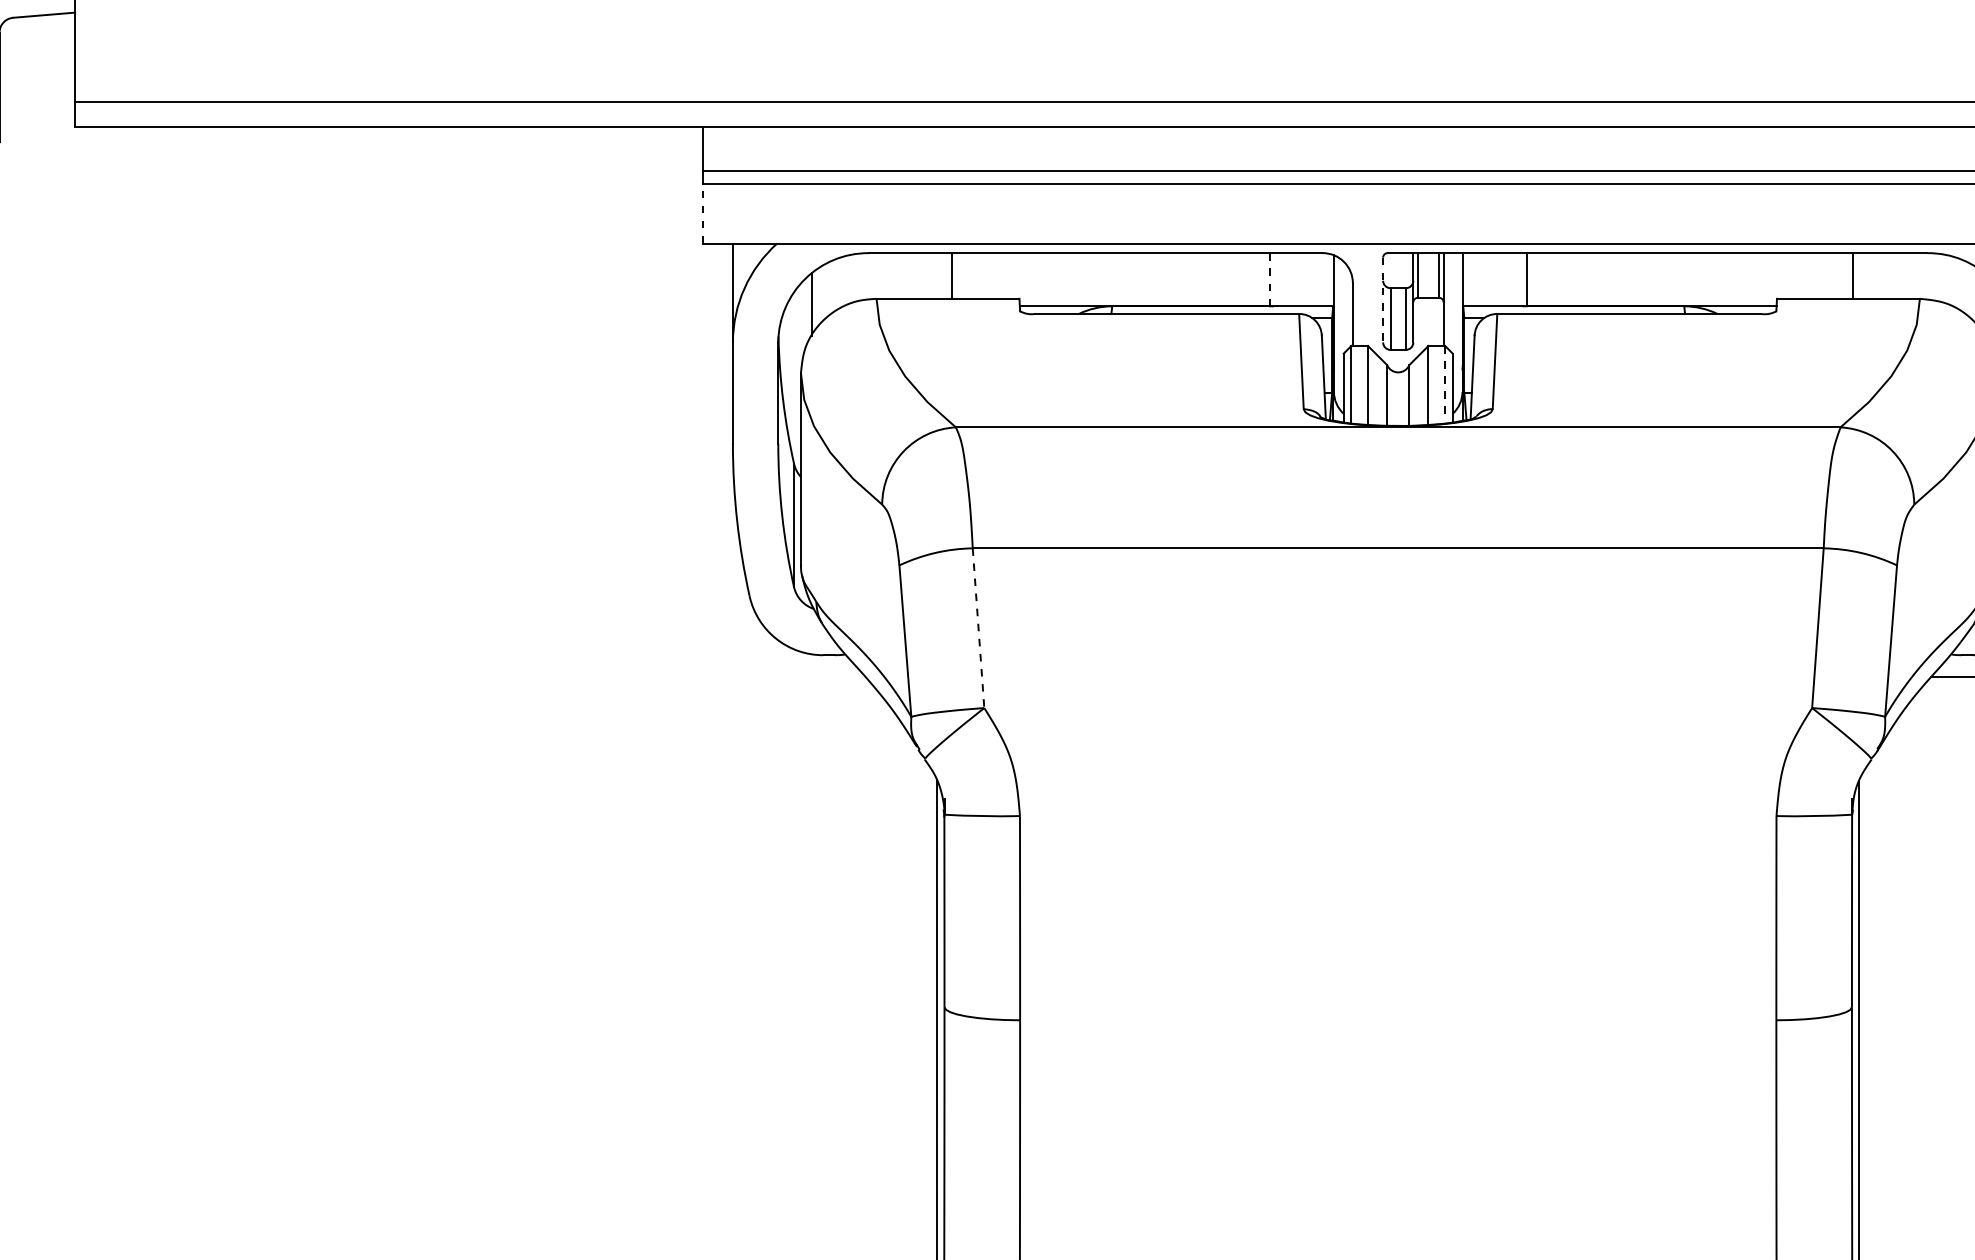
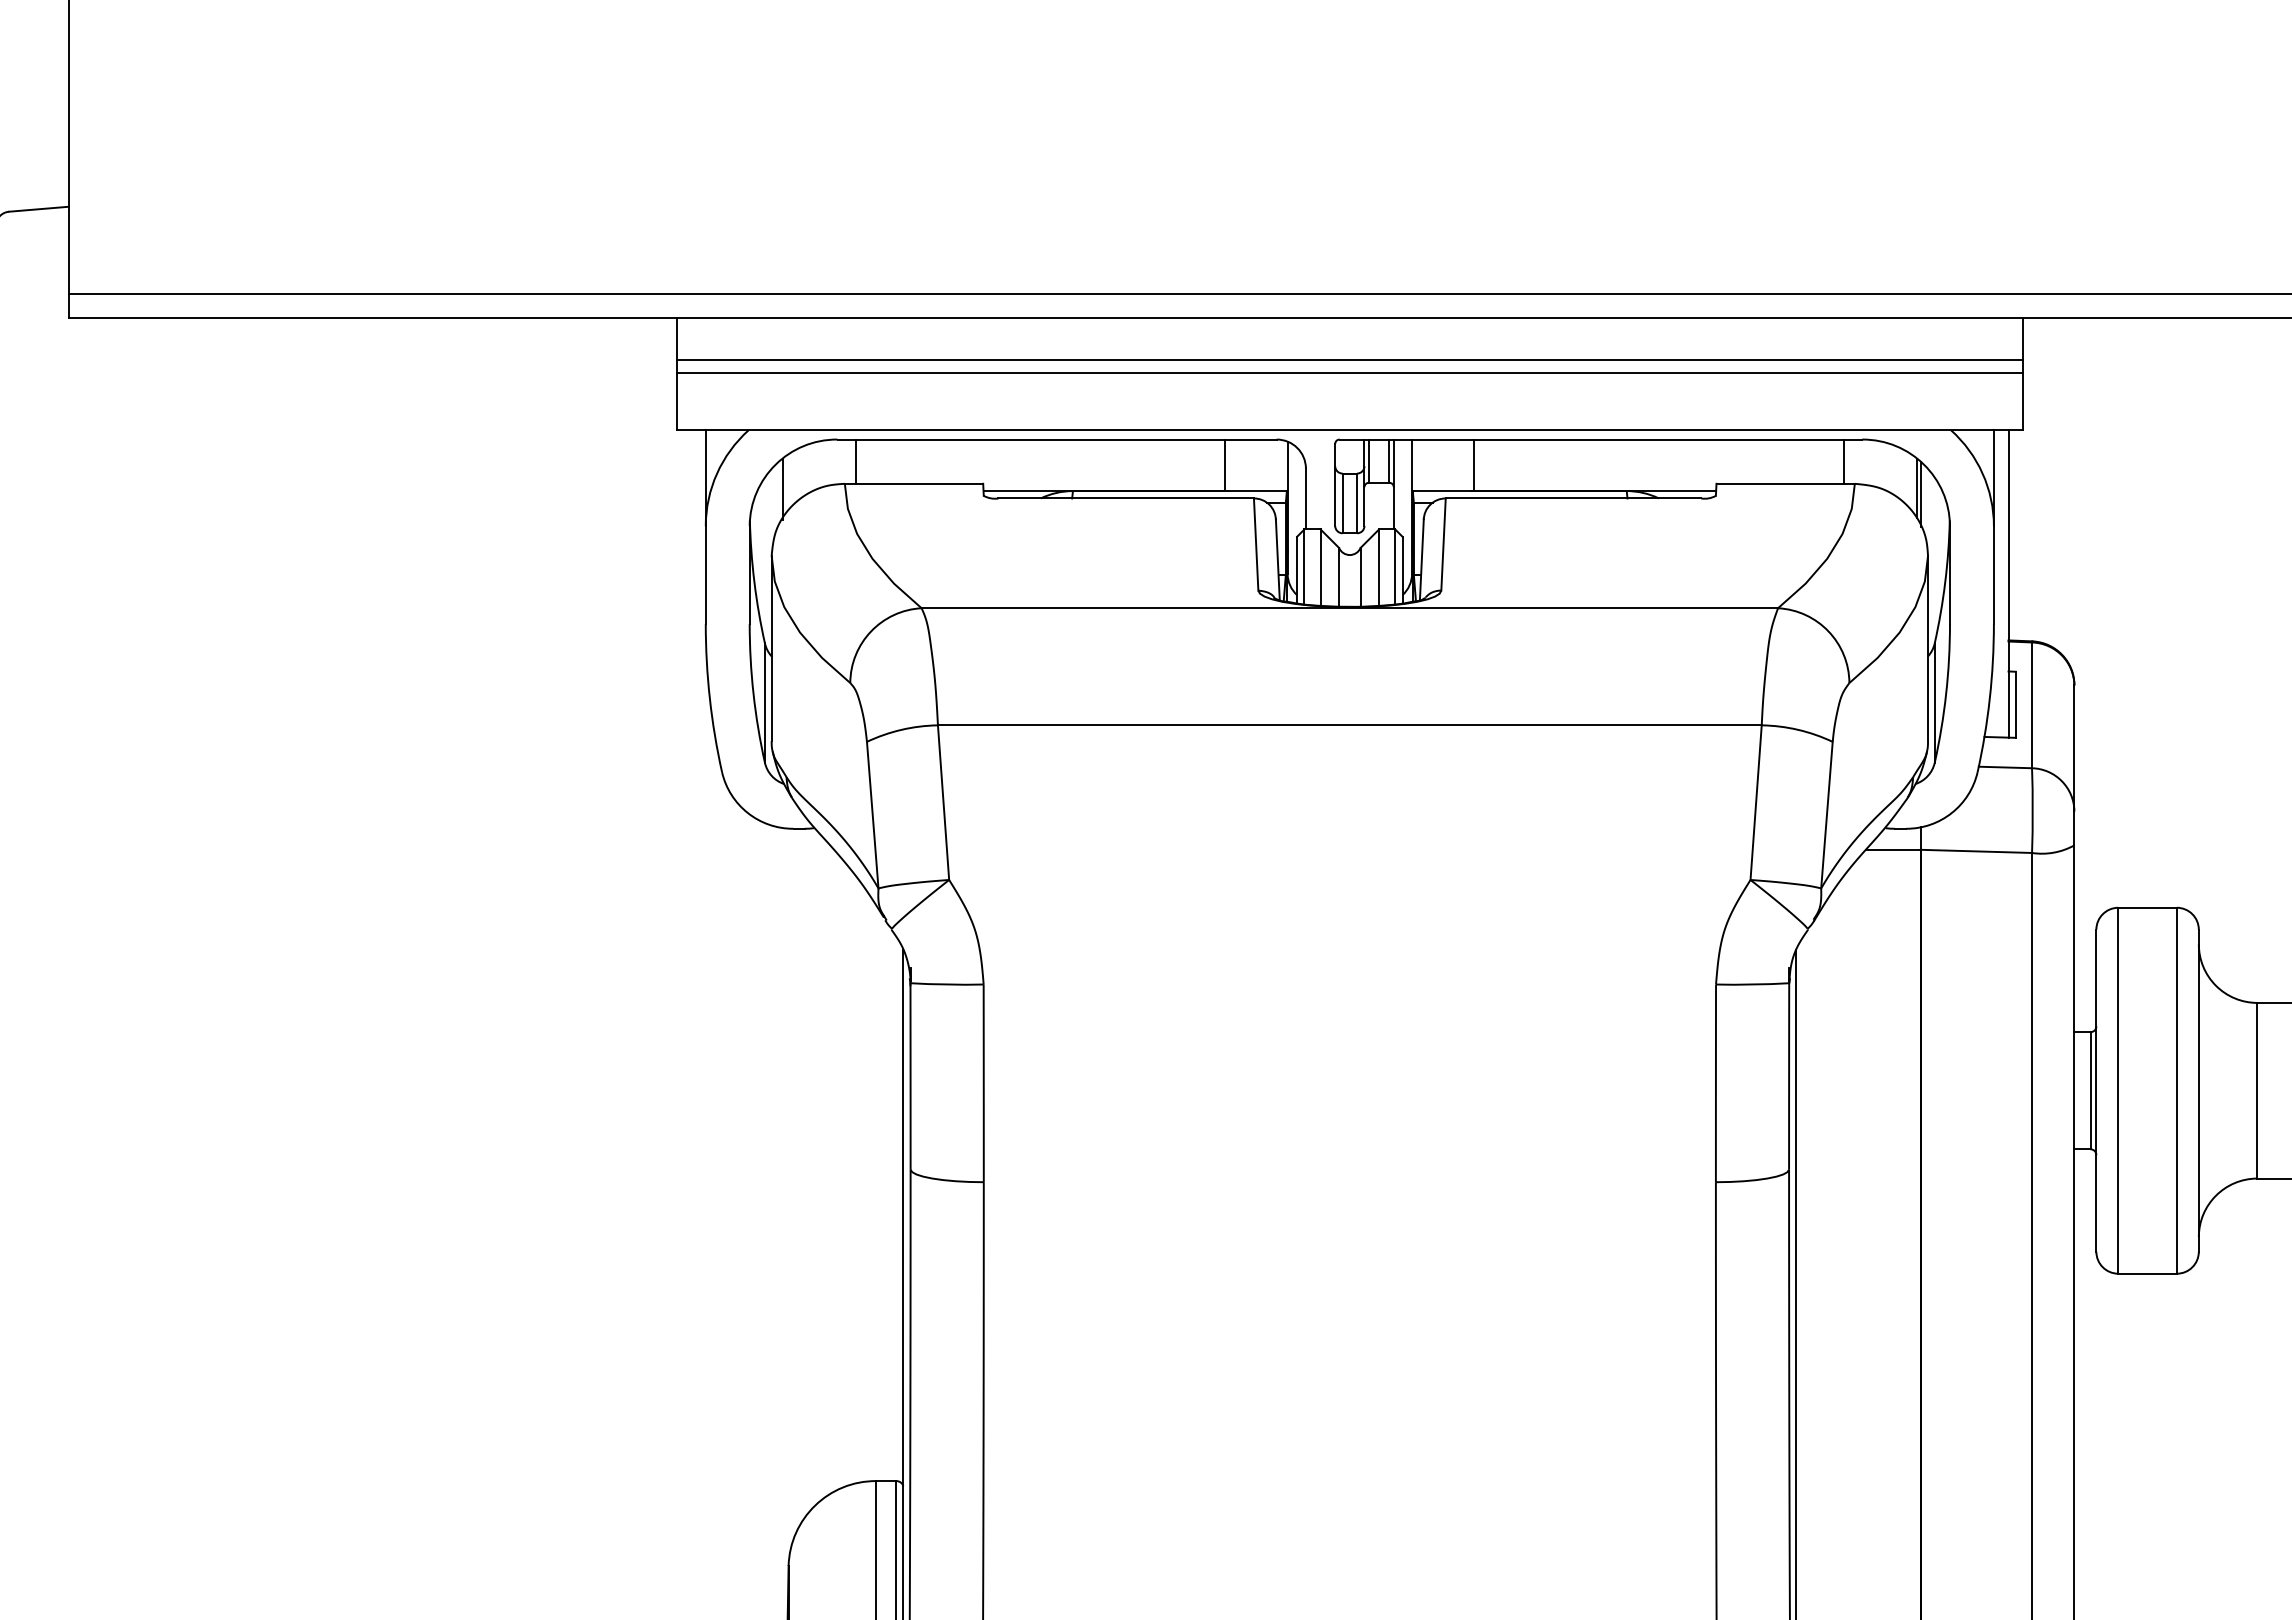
line: (702, 213) -> (676, 401), dashed -> solid
line: (951, 275) -> (855, 461), moved
line: (1852, 275) -> (1843, 461), moved
line: (1269, 279) -> (1225, 465), dashed -> solid
line: (1383, 300) -> (1335, 485), dashed -> solid
line: (1445, 384) -> (1395, 566), dashed -> solid
line: (978, 628) -> (943, 802), dashed -> solid

